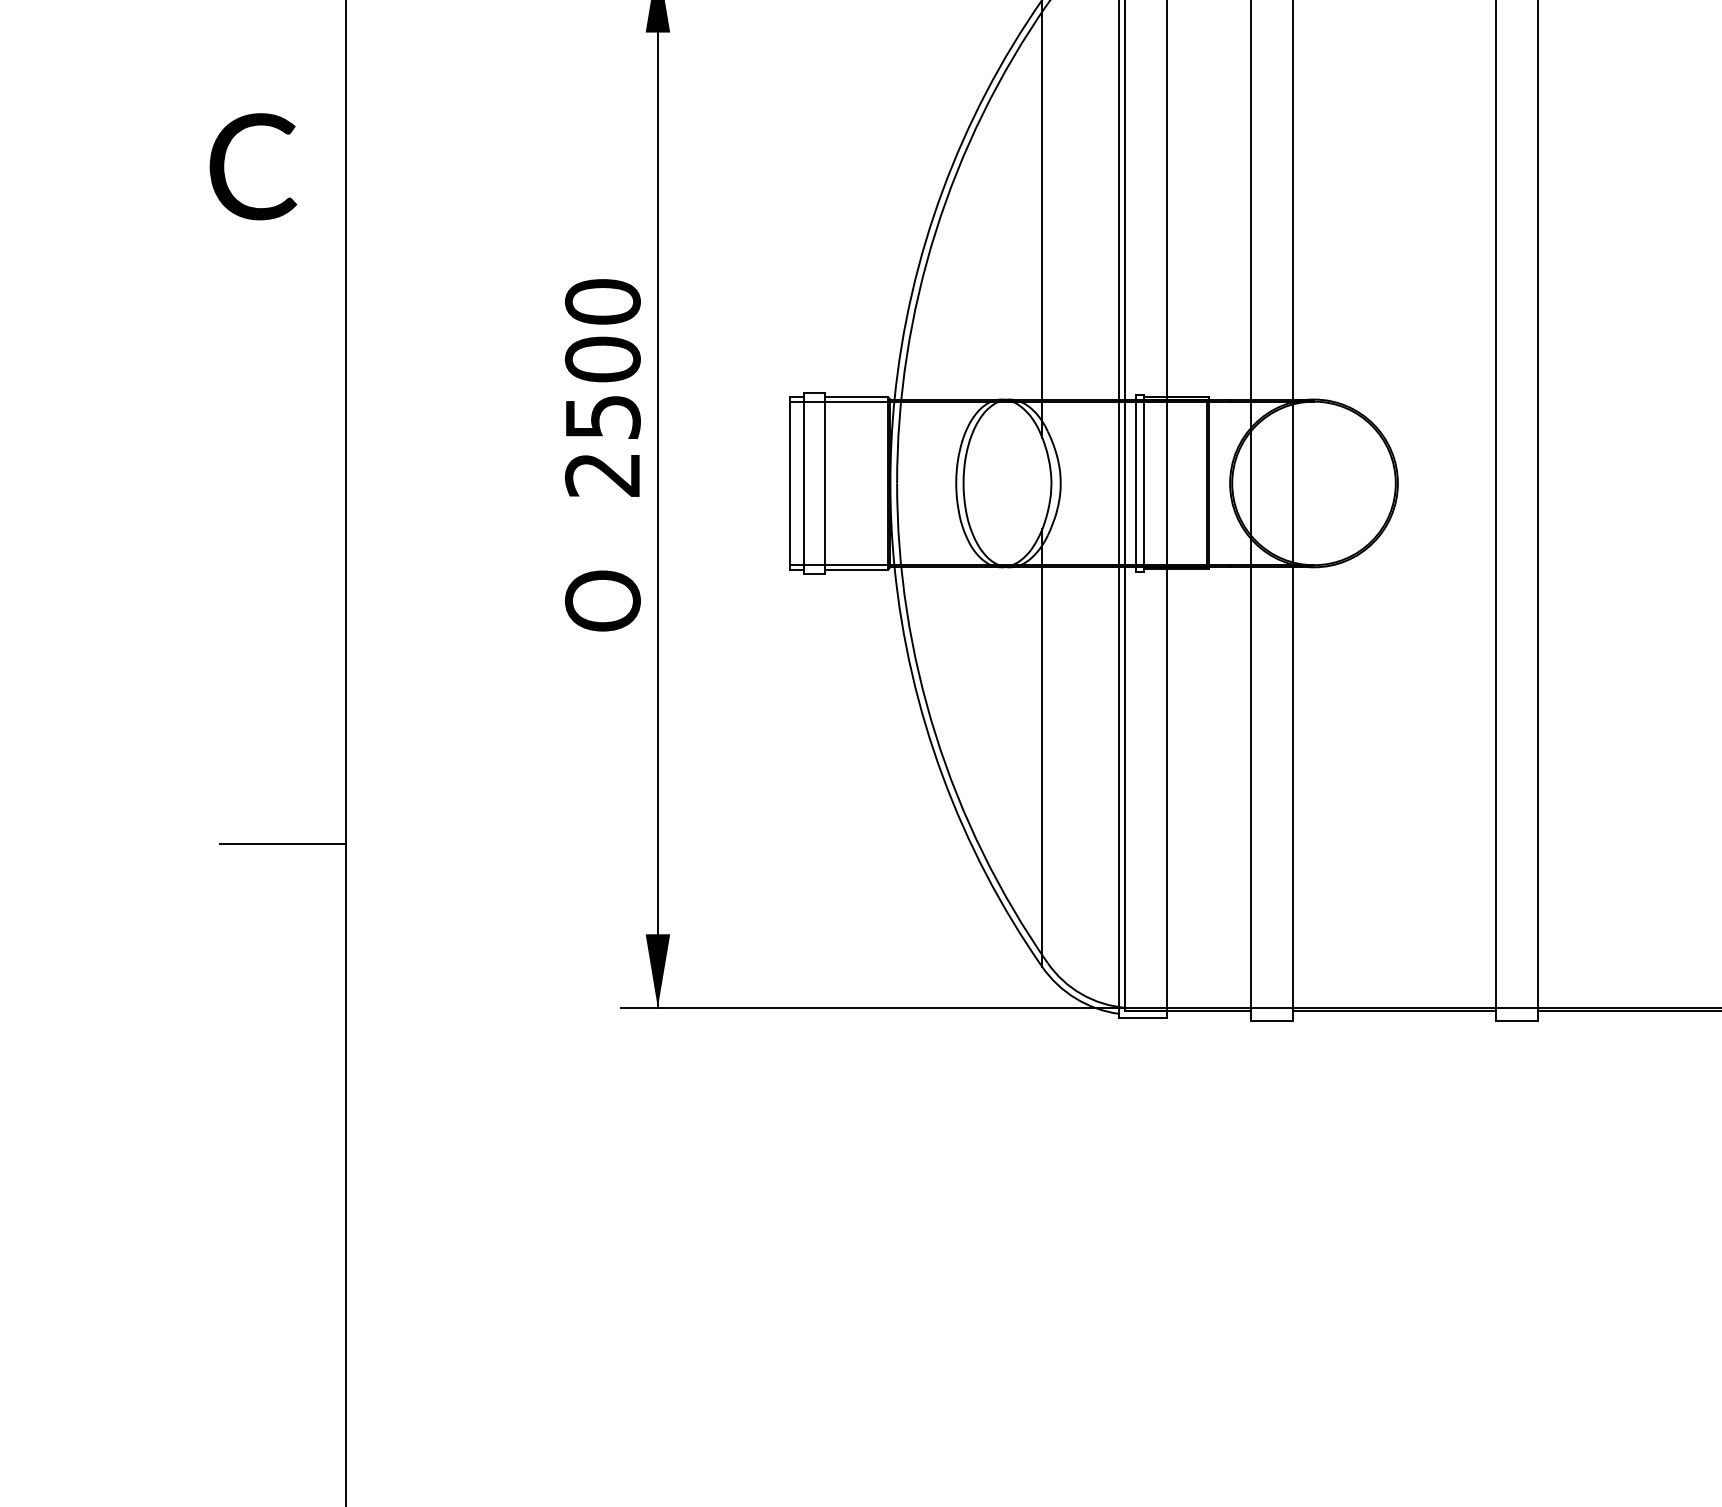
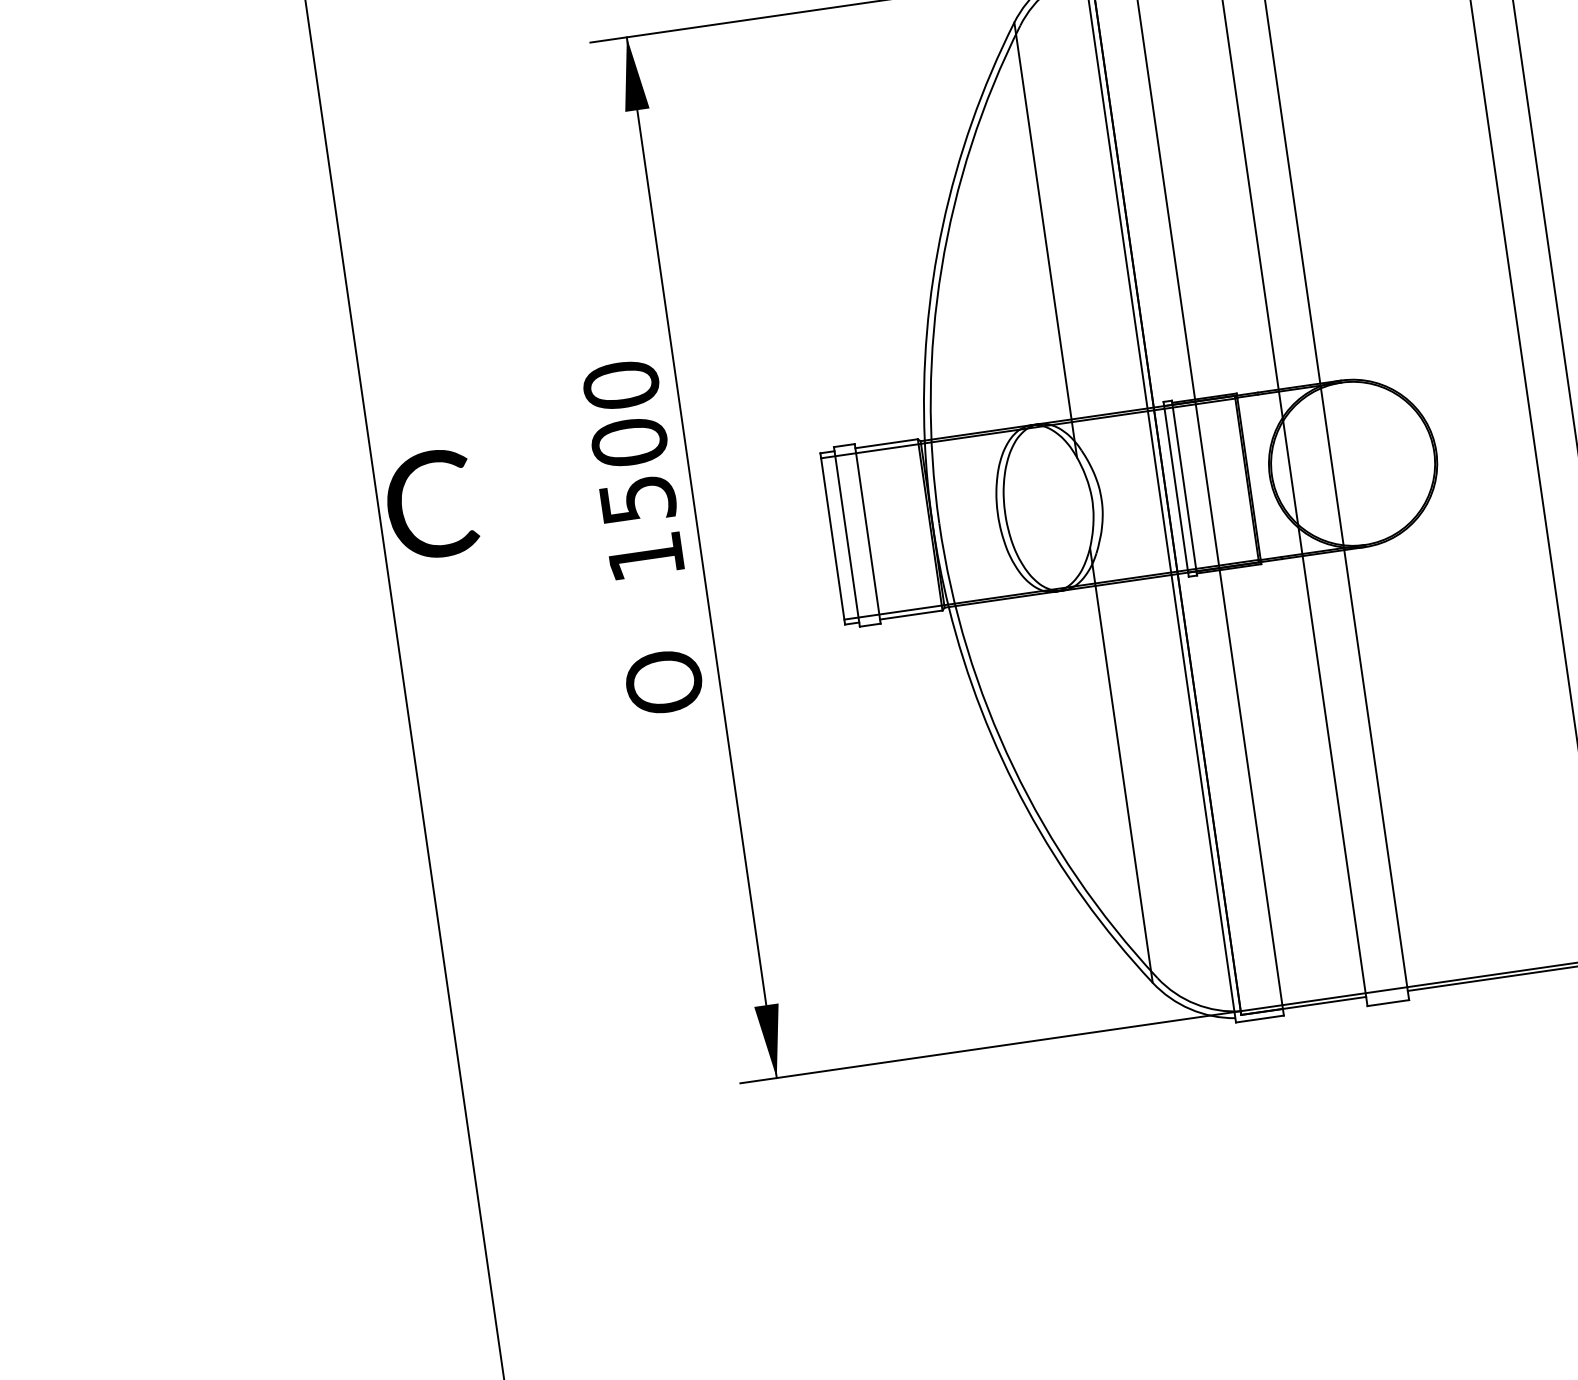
text: (253, 166) -> (431, 504), moved
text: (601, 475) -> (644, 557), 2500 -> 1500
line: (282, 844) -> (380, 969), removed

